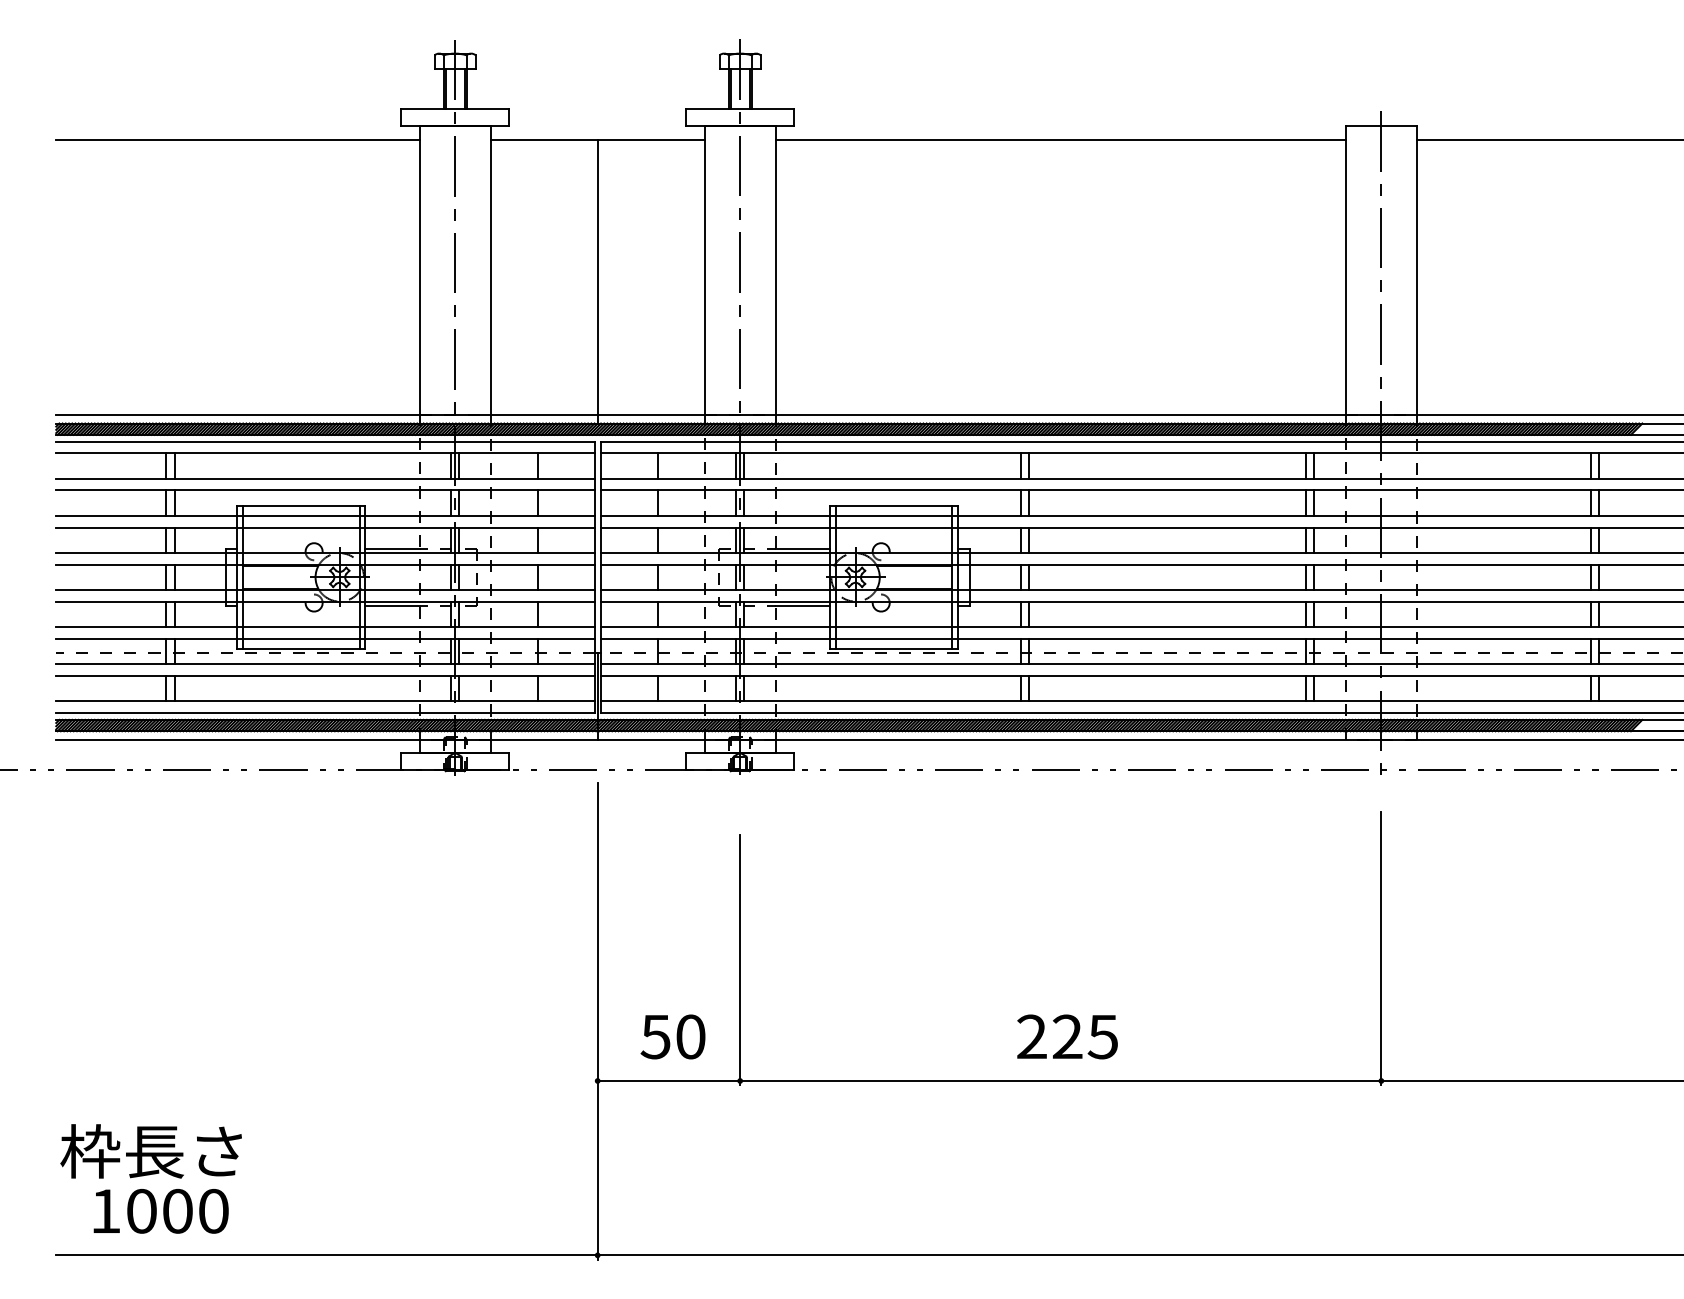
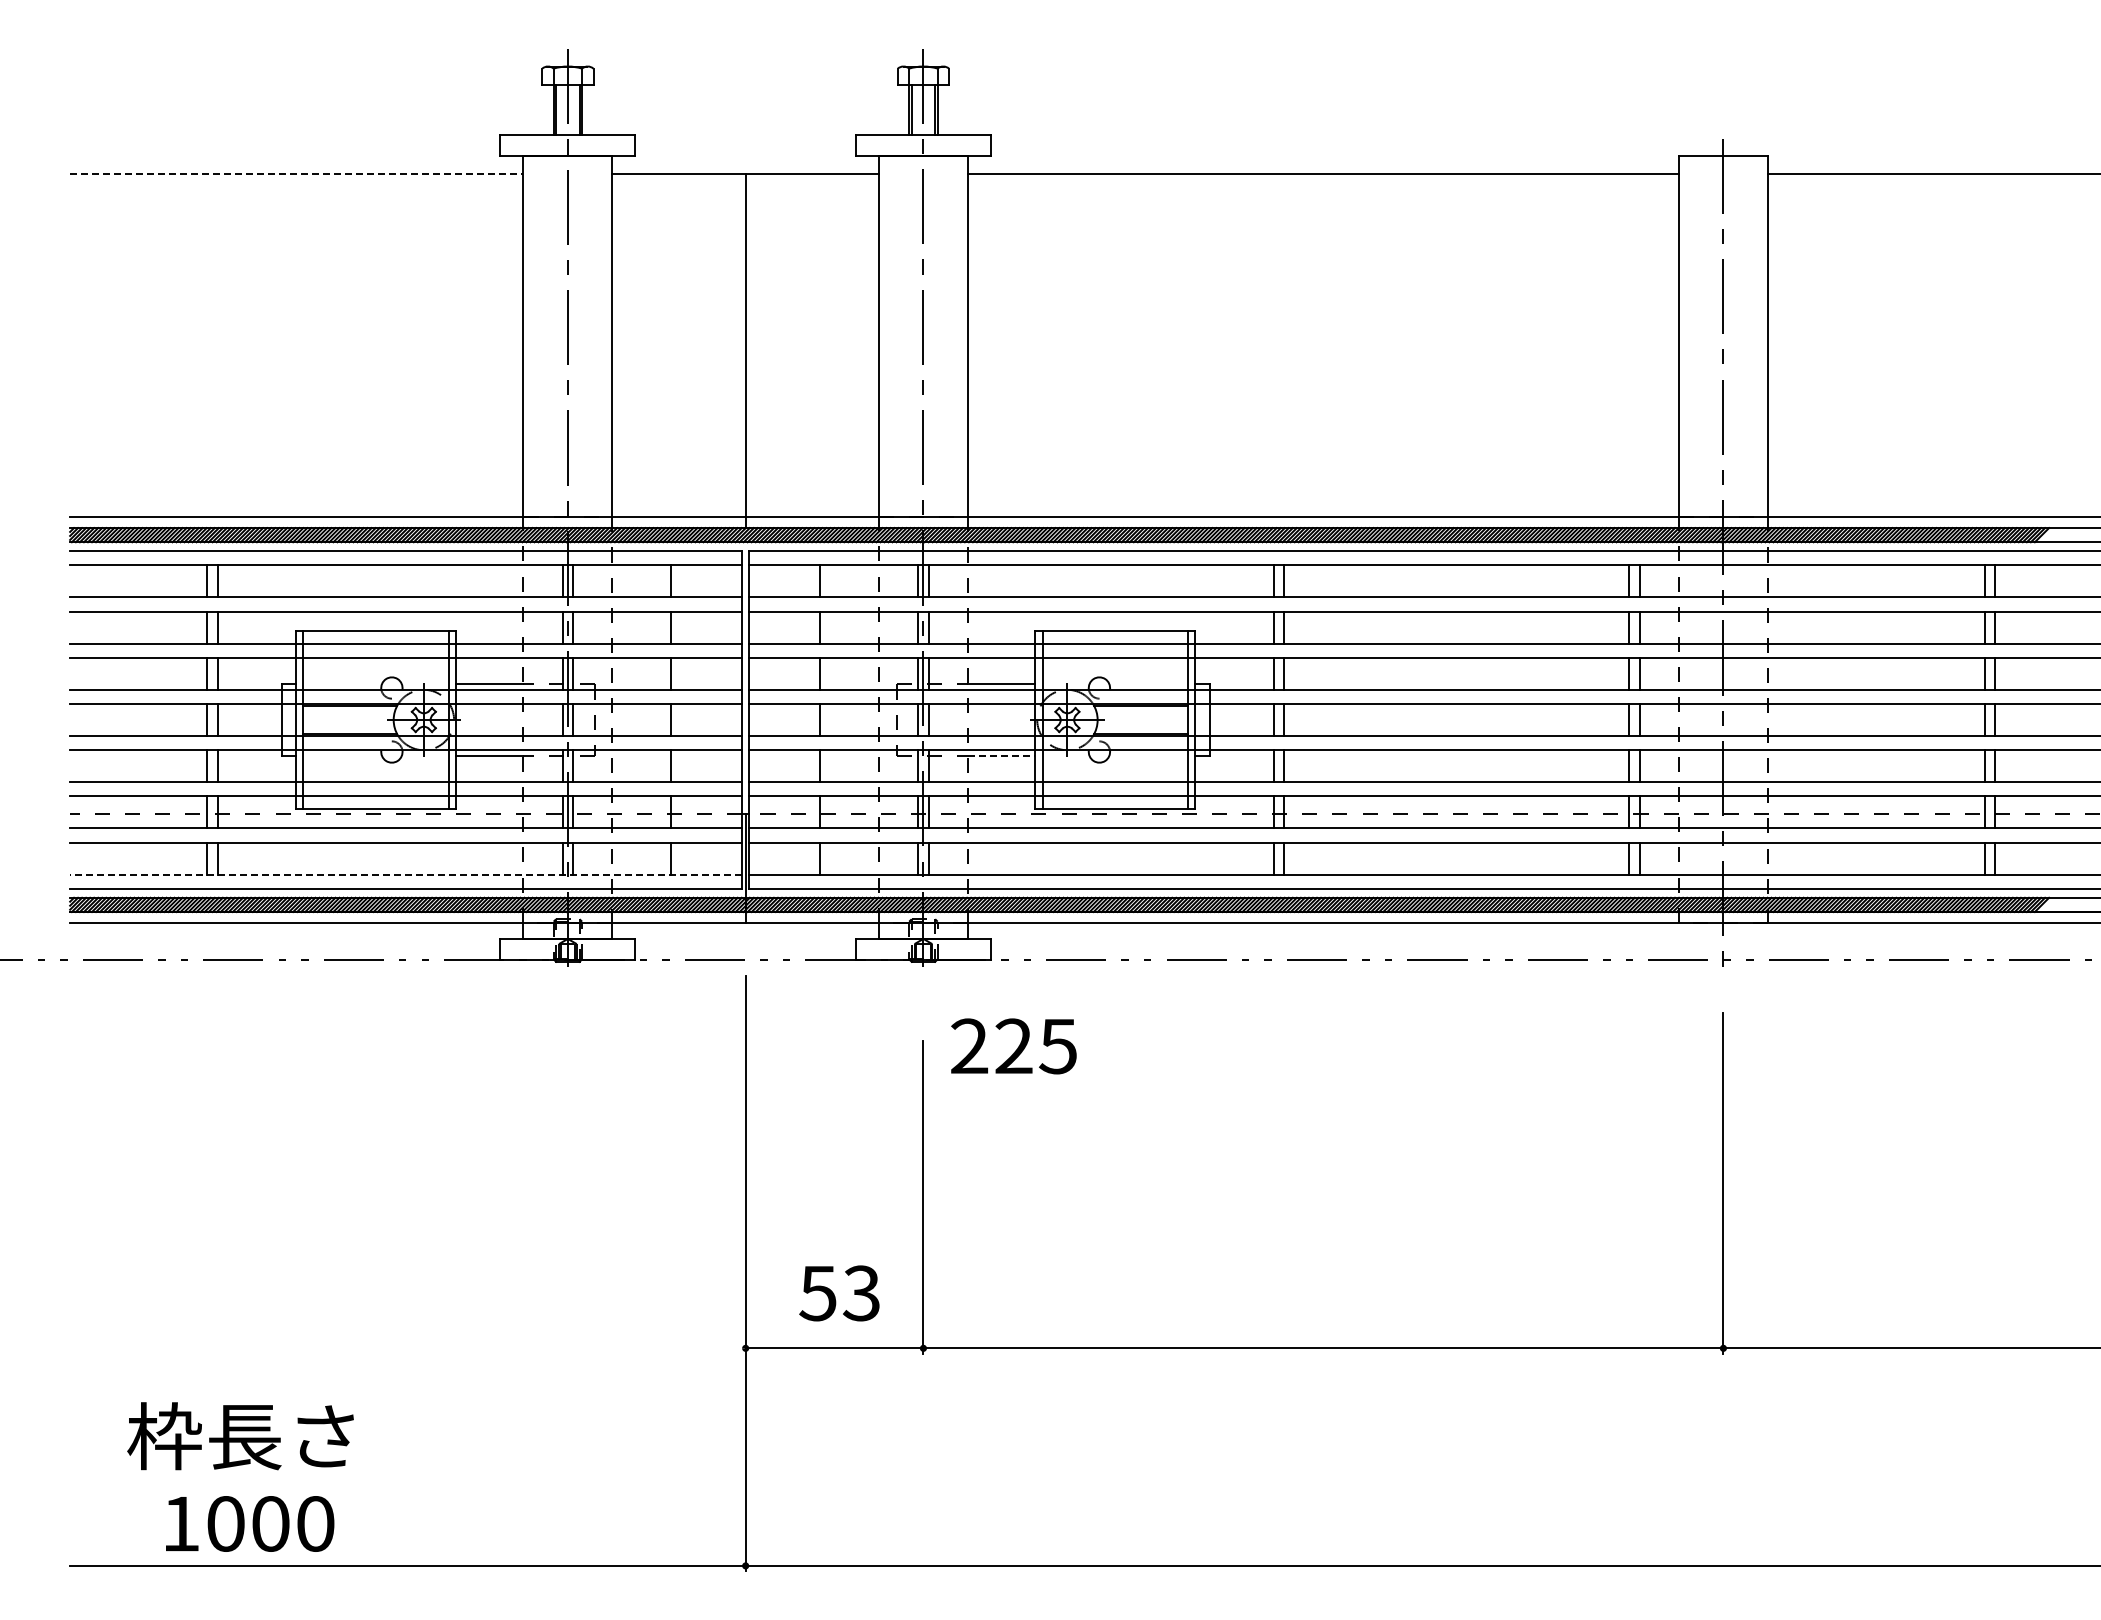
line: (237, 140) -> (296, 174), solid -> dashed
line: (802, 605) -> (1001, 755), solid -> dashed
line: (325, 701) -> (406, 874), solid -> dashed
text: (690, 1037) -> (861, 1293), 50 -> 53
text: (1067, 1037) -> (1013, 1046), moved
text: (151, 1151) -> (240, 1436), moved
text: (161, 1210) -> (250, 1523), moved

